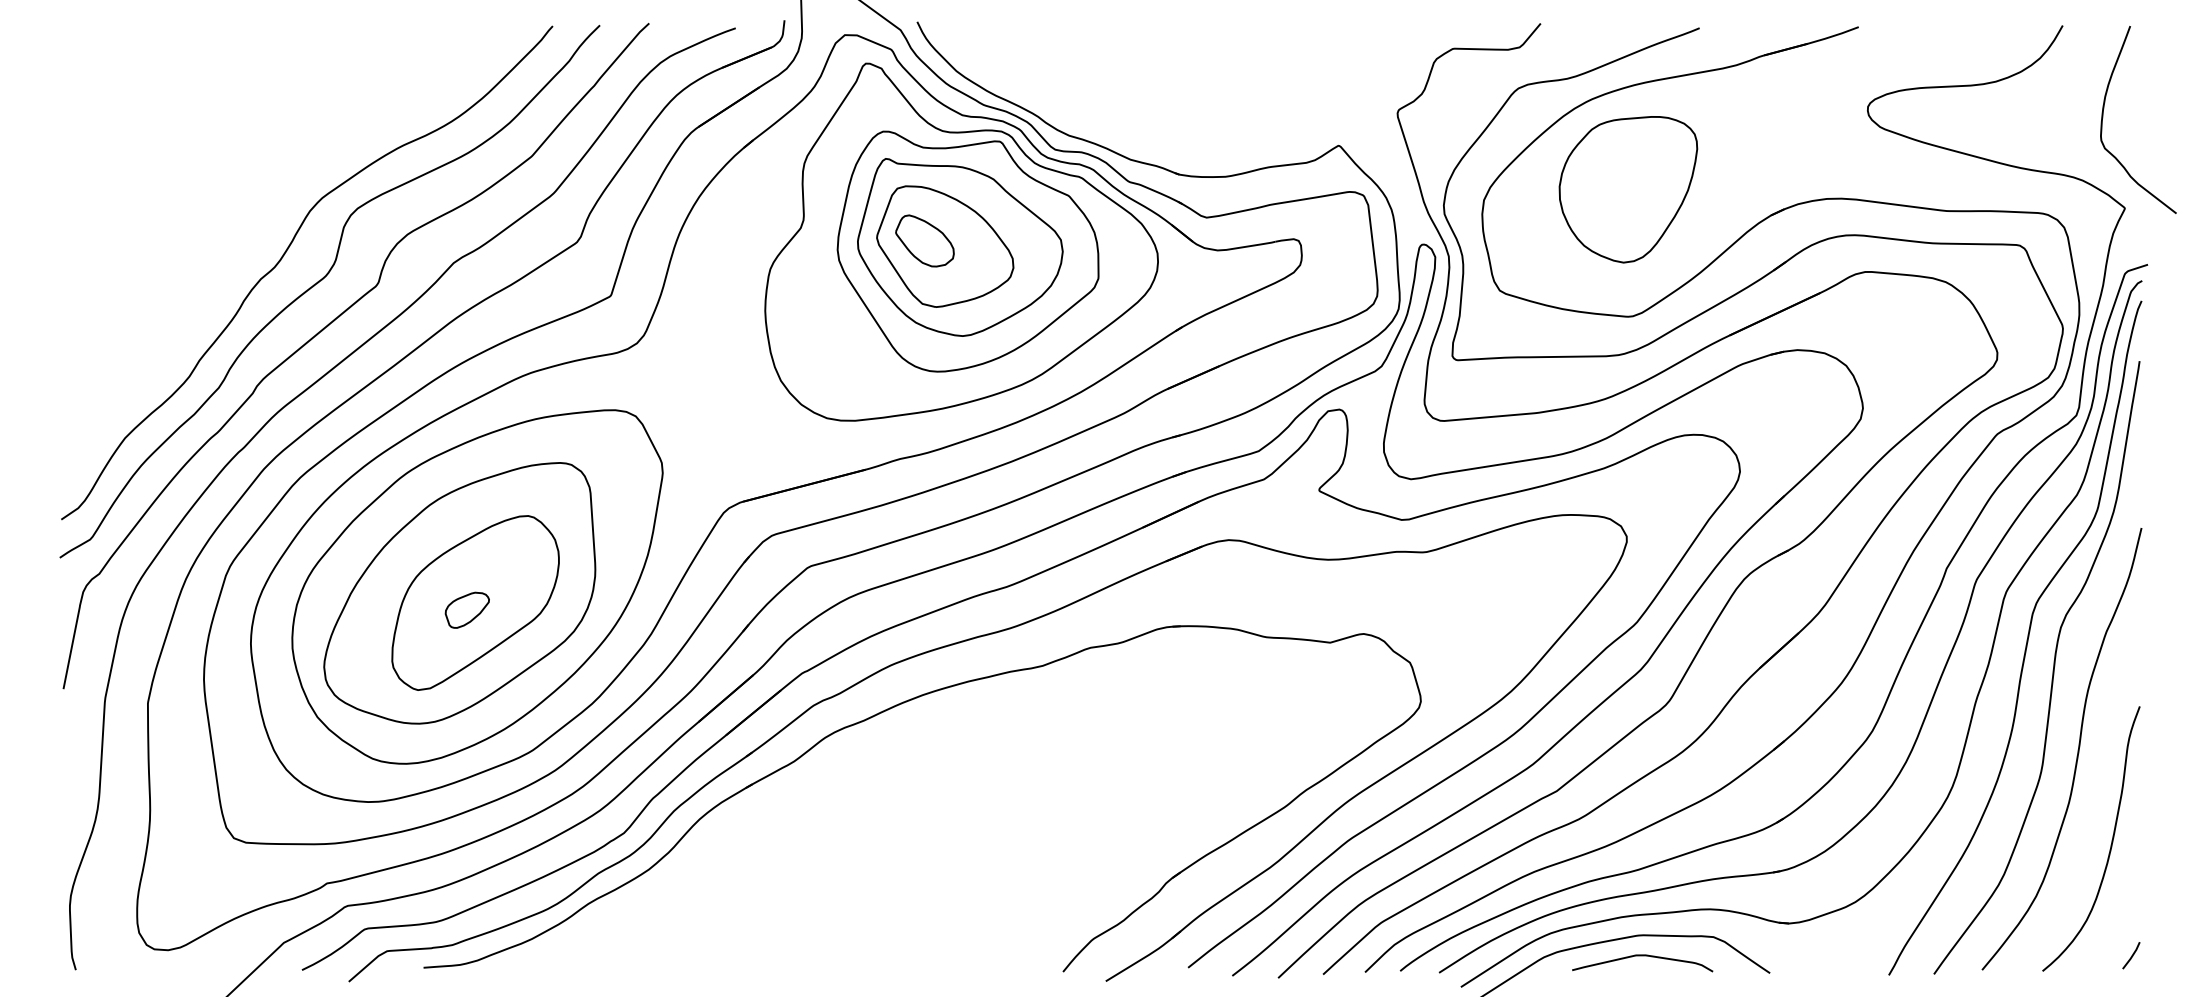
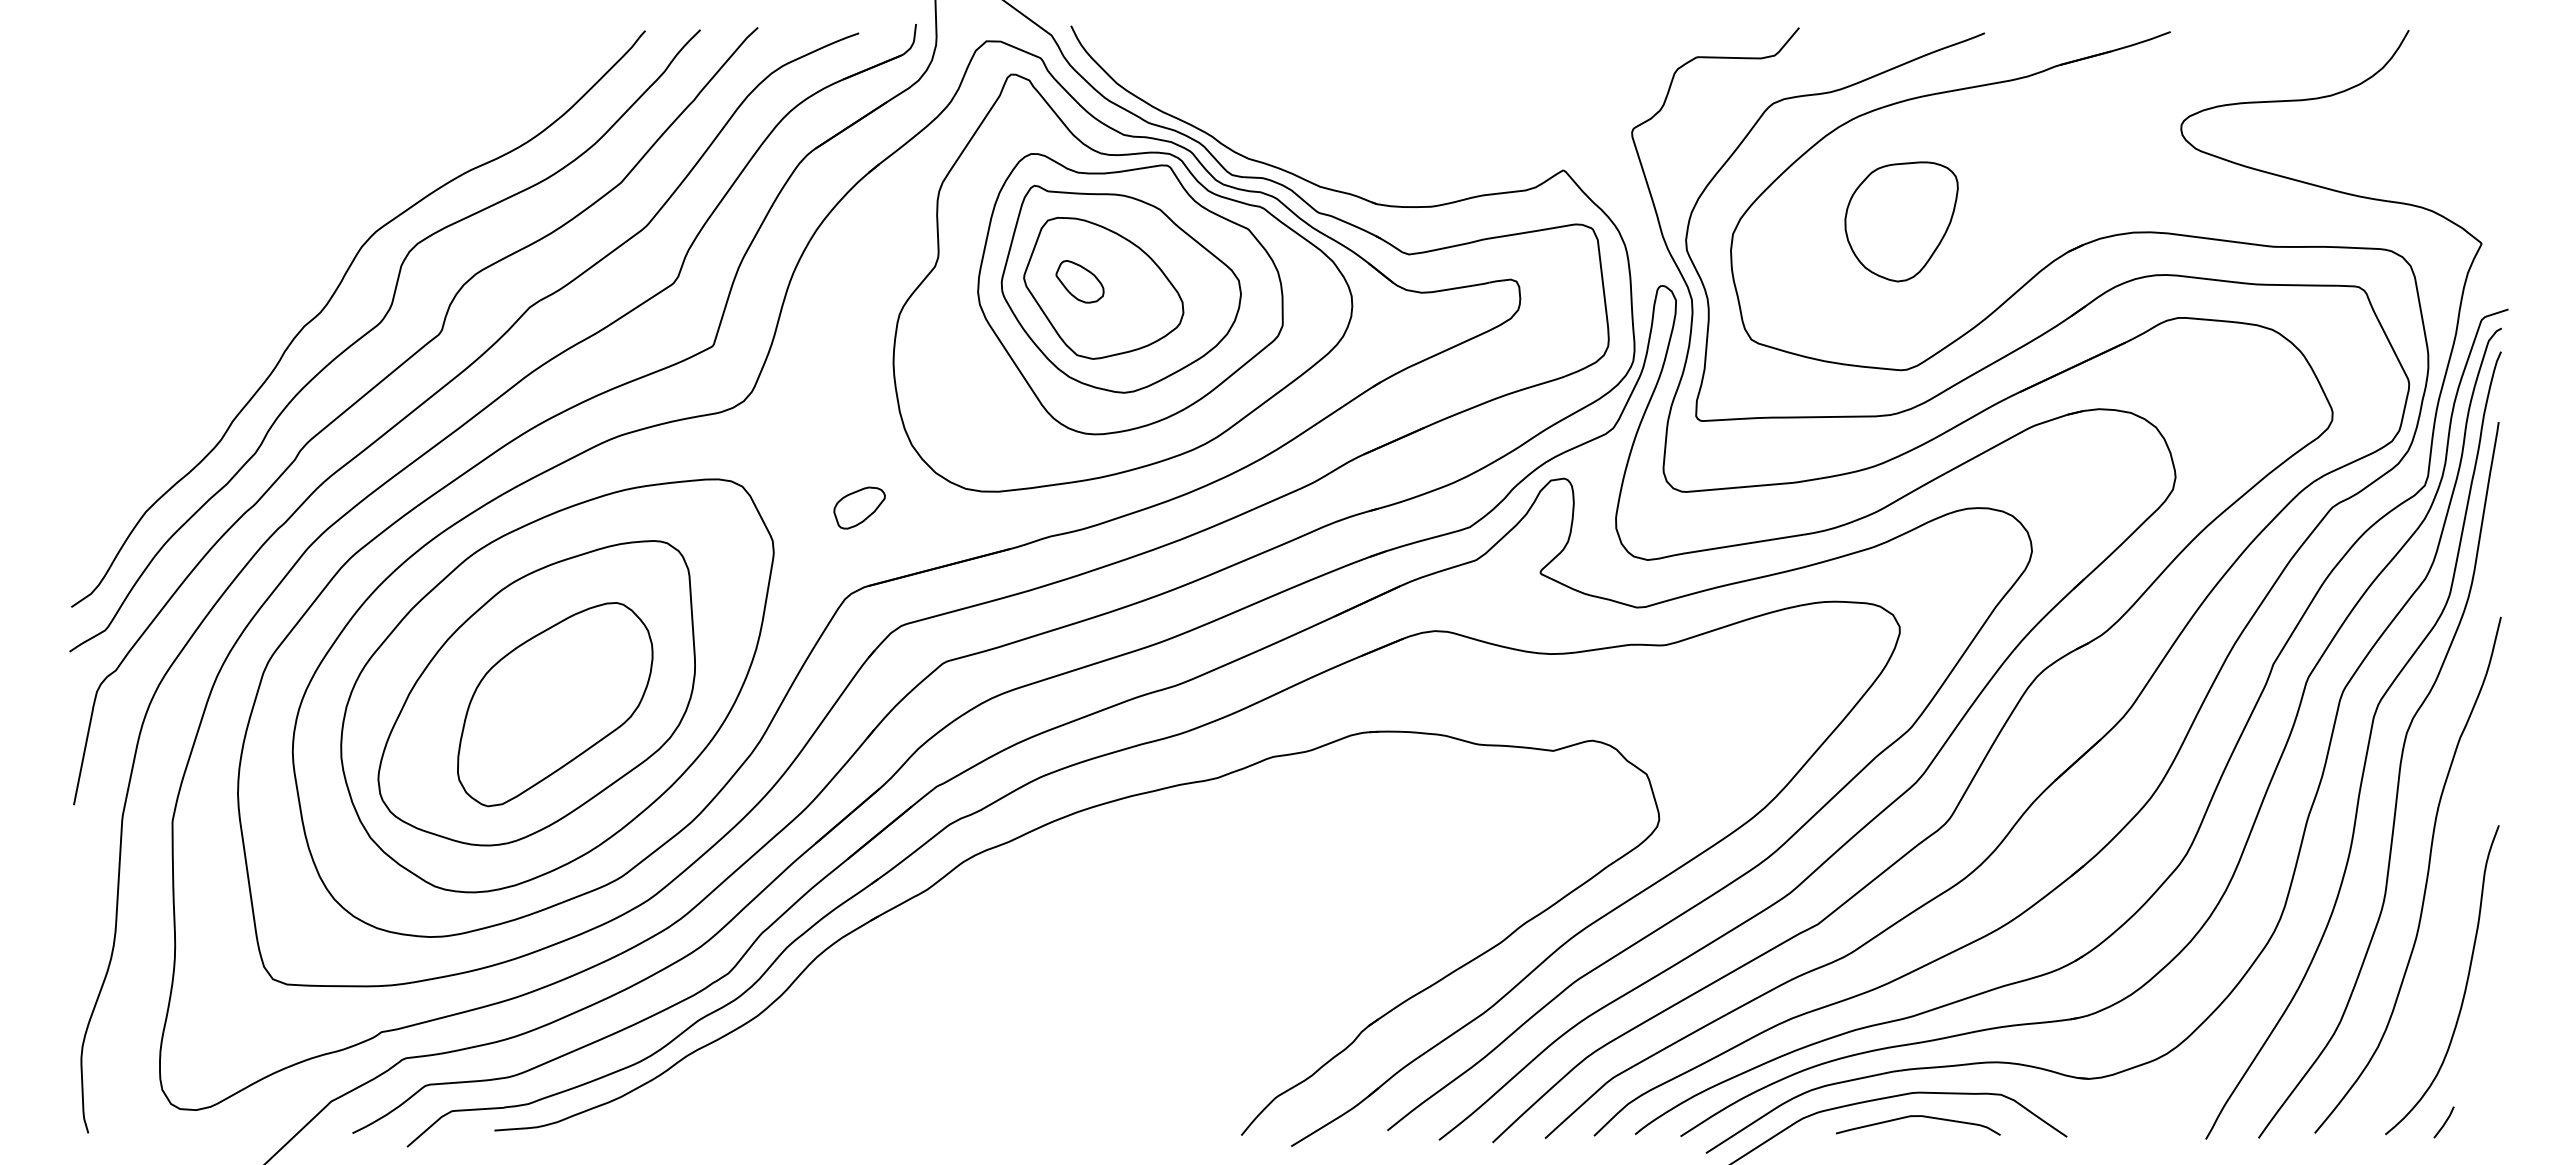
curve: (2103, 116) -> (2456, 136), removed
part: (1628, 189) -> (1901, 221), size x0.7
part: (924, 240) -> (1079, 281), size x0.7
part: (467, 609) -> (859, 507), moved
line: (2131, 955) -> (2444, 1122), moved

